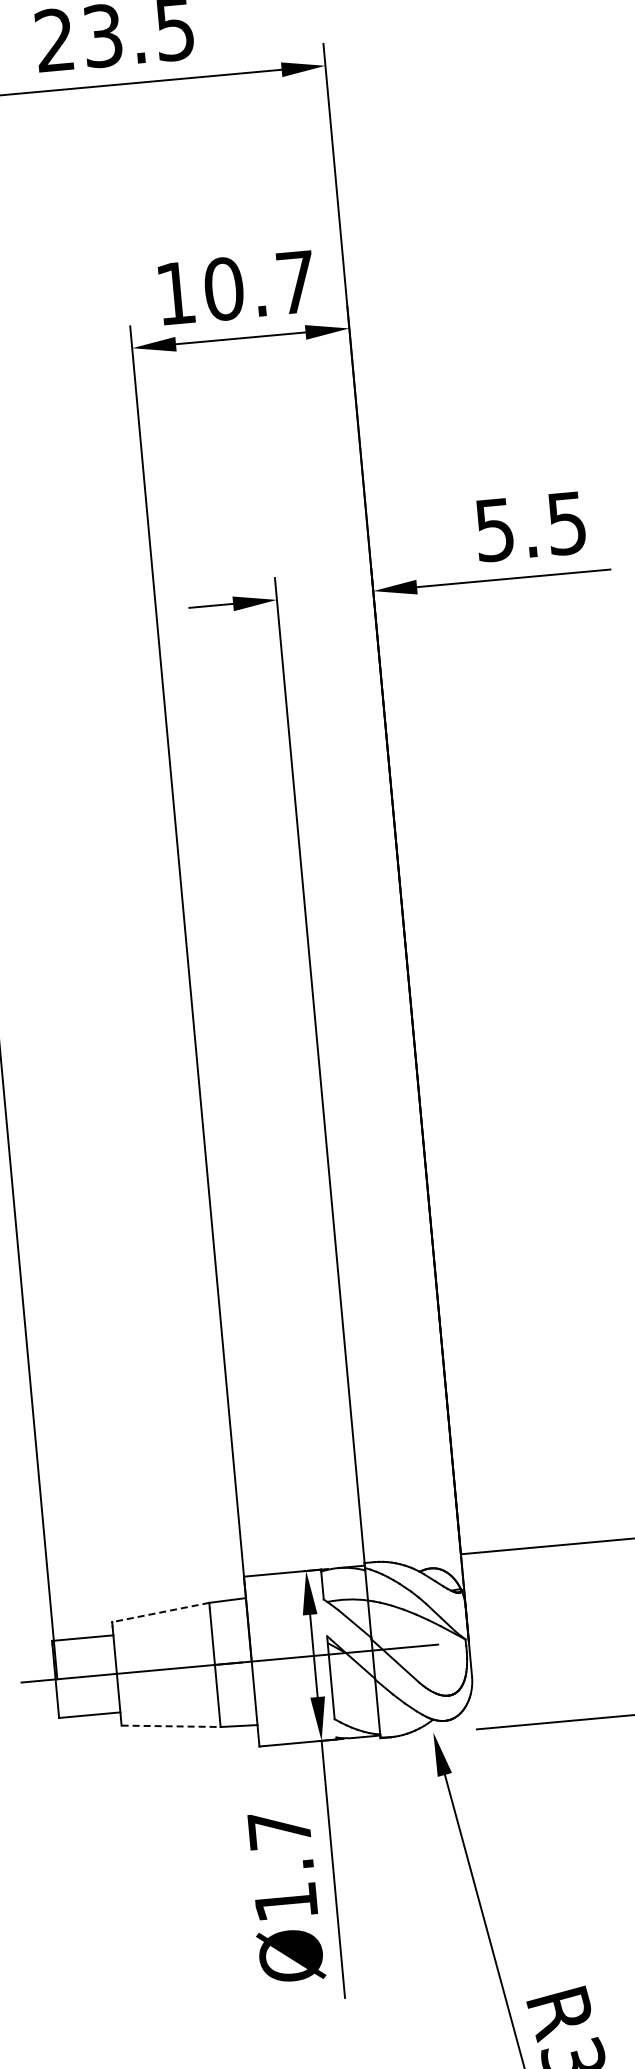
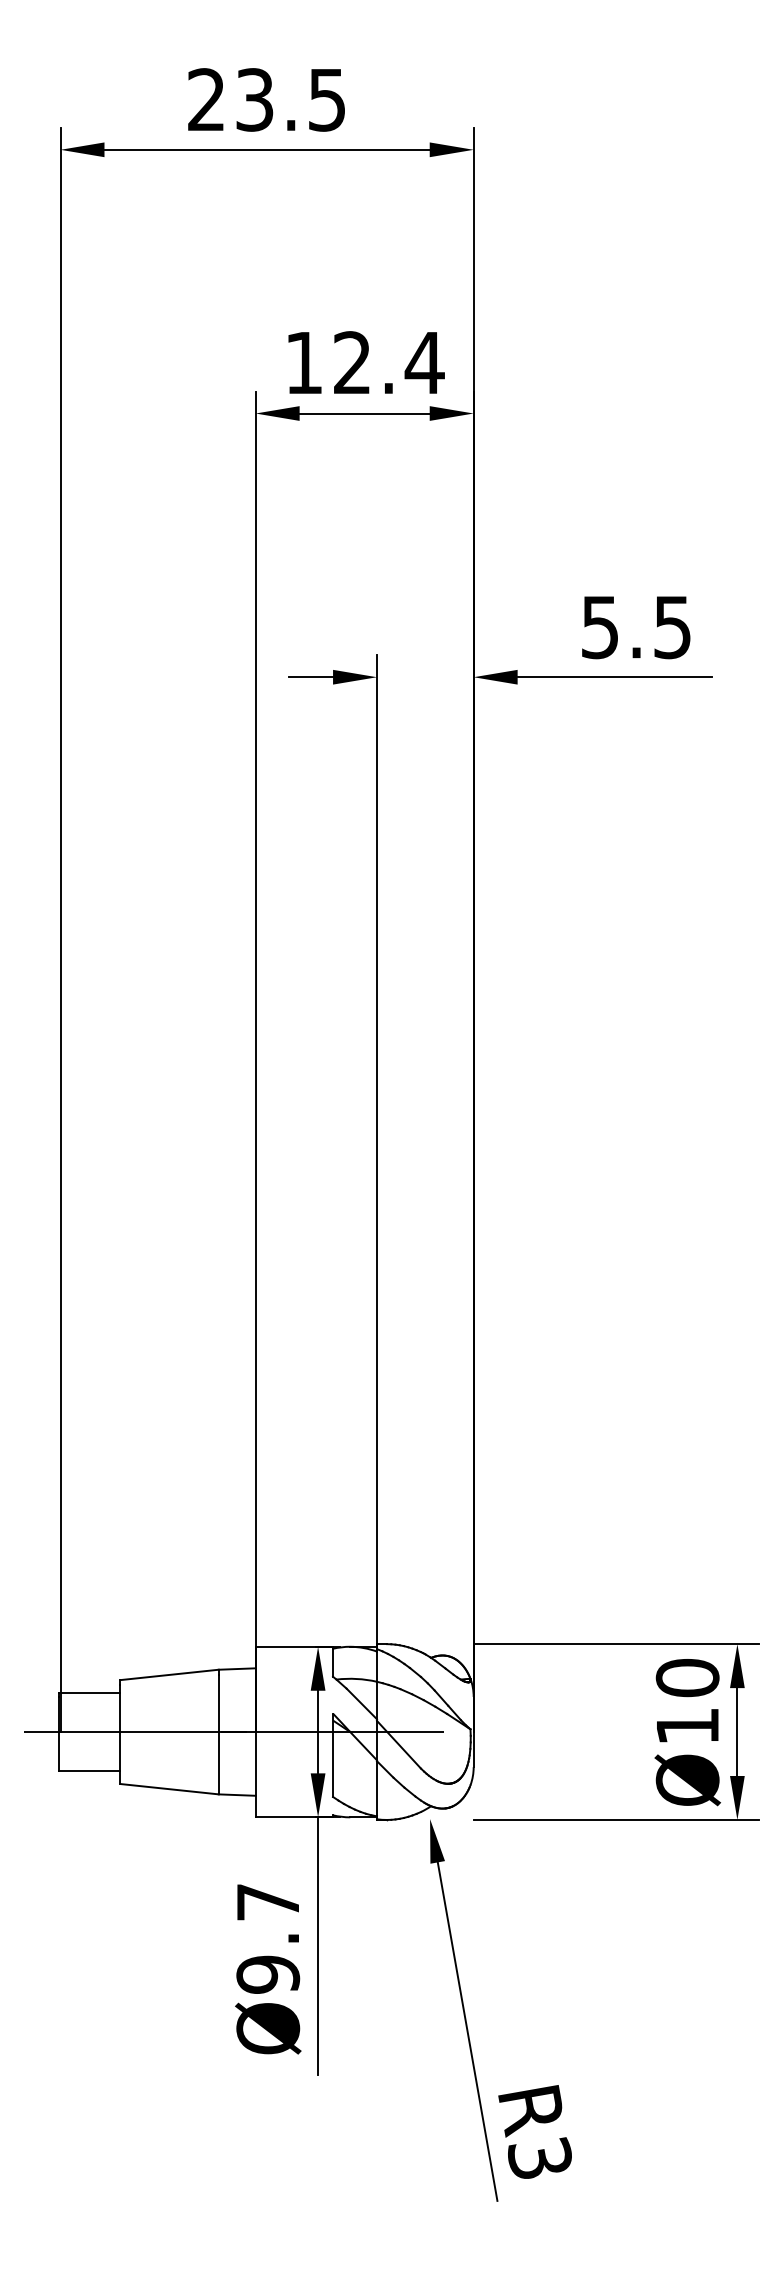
text: (259, 285) -> (388, 362), 10.7 -> 12.4
line: (160, 1612) -> (169, 1674), dashed -> solid
line: (172, 1726) -> (170, 1789), dashed -> solid
text: (286, 1901) -> (268, 1974), Ø1.7 -> Ø9.7

